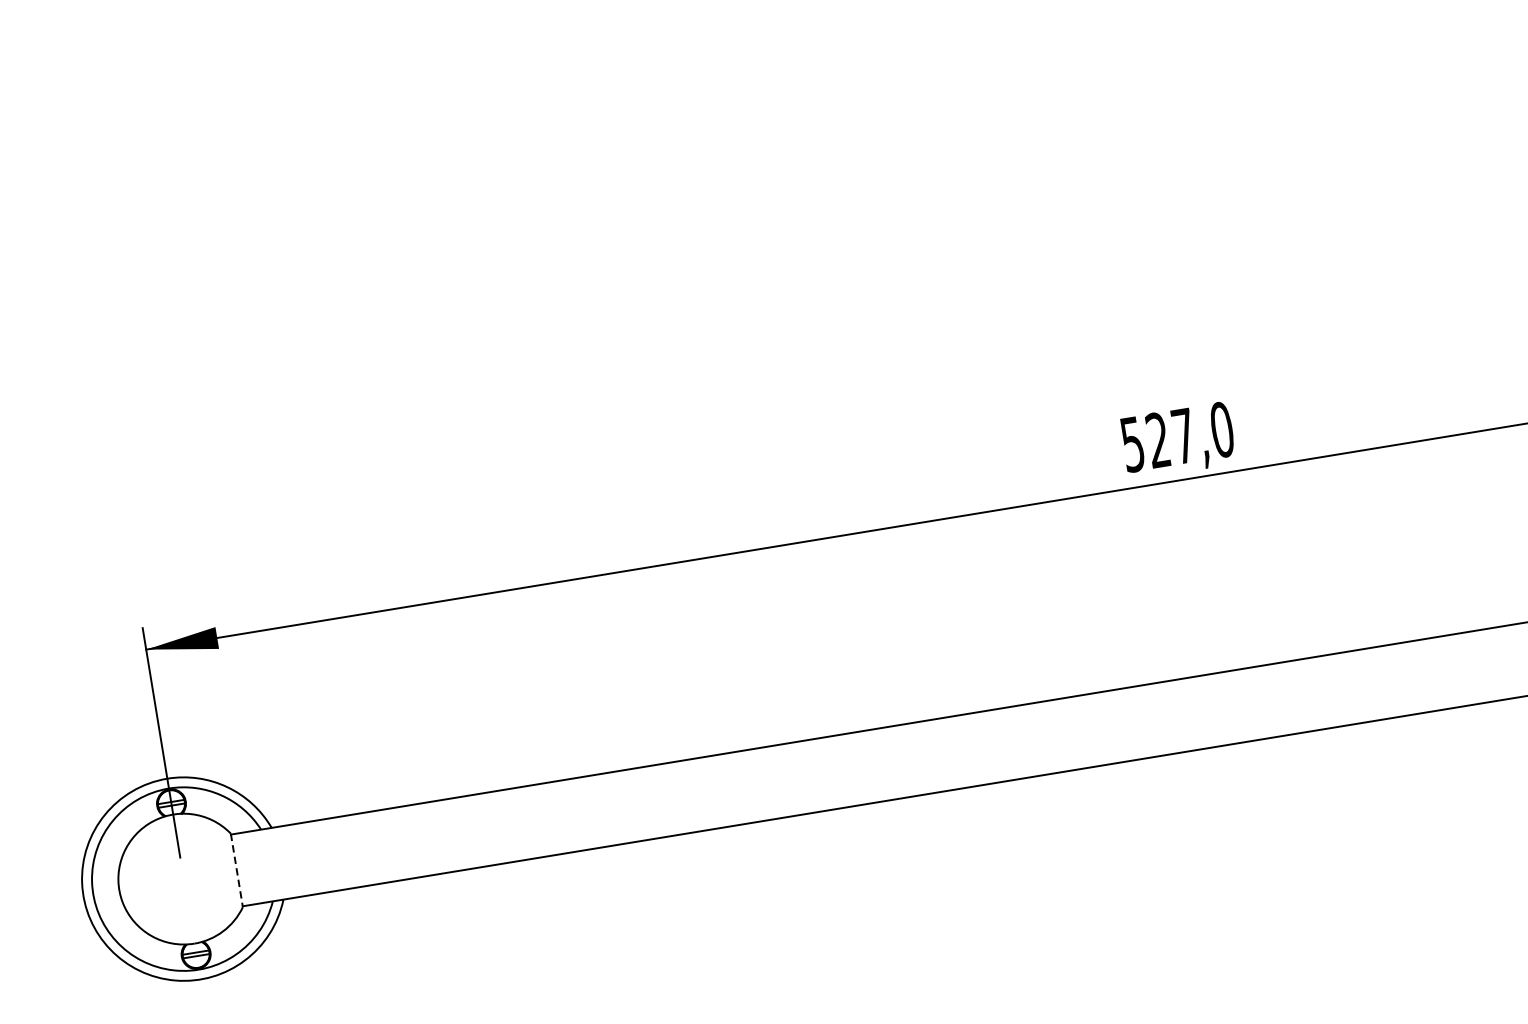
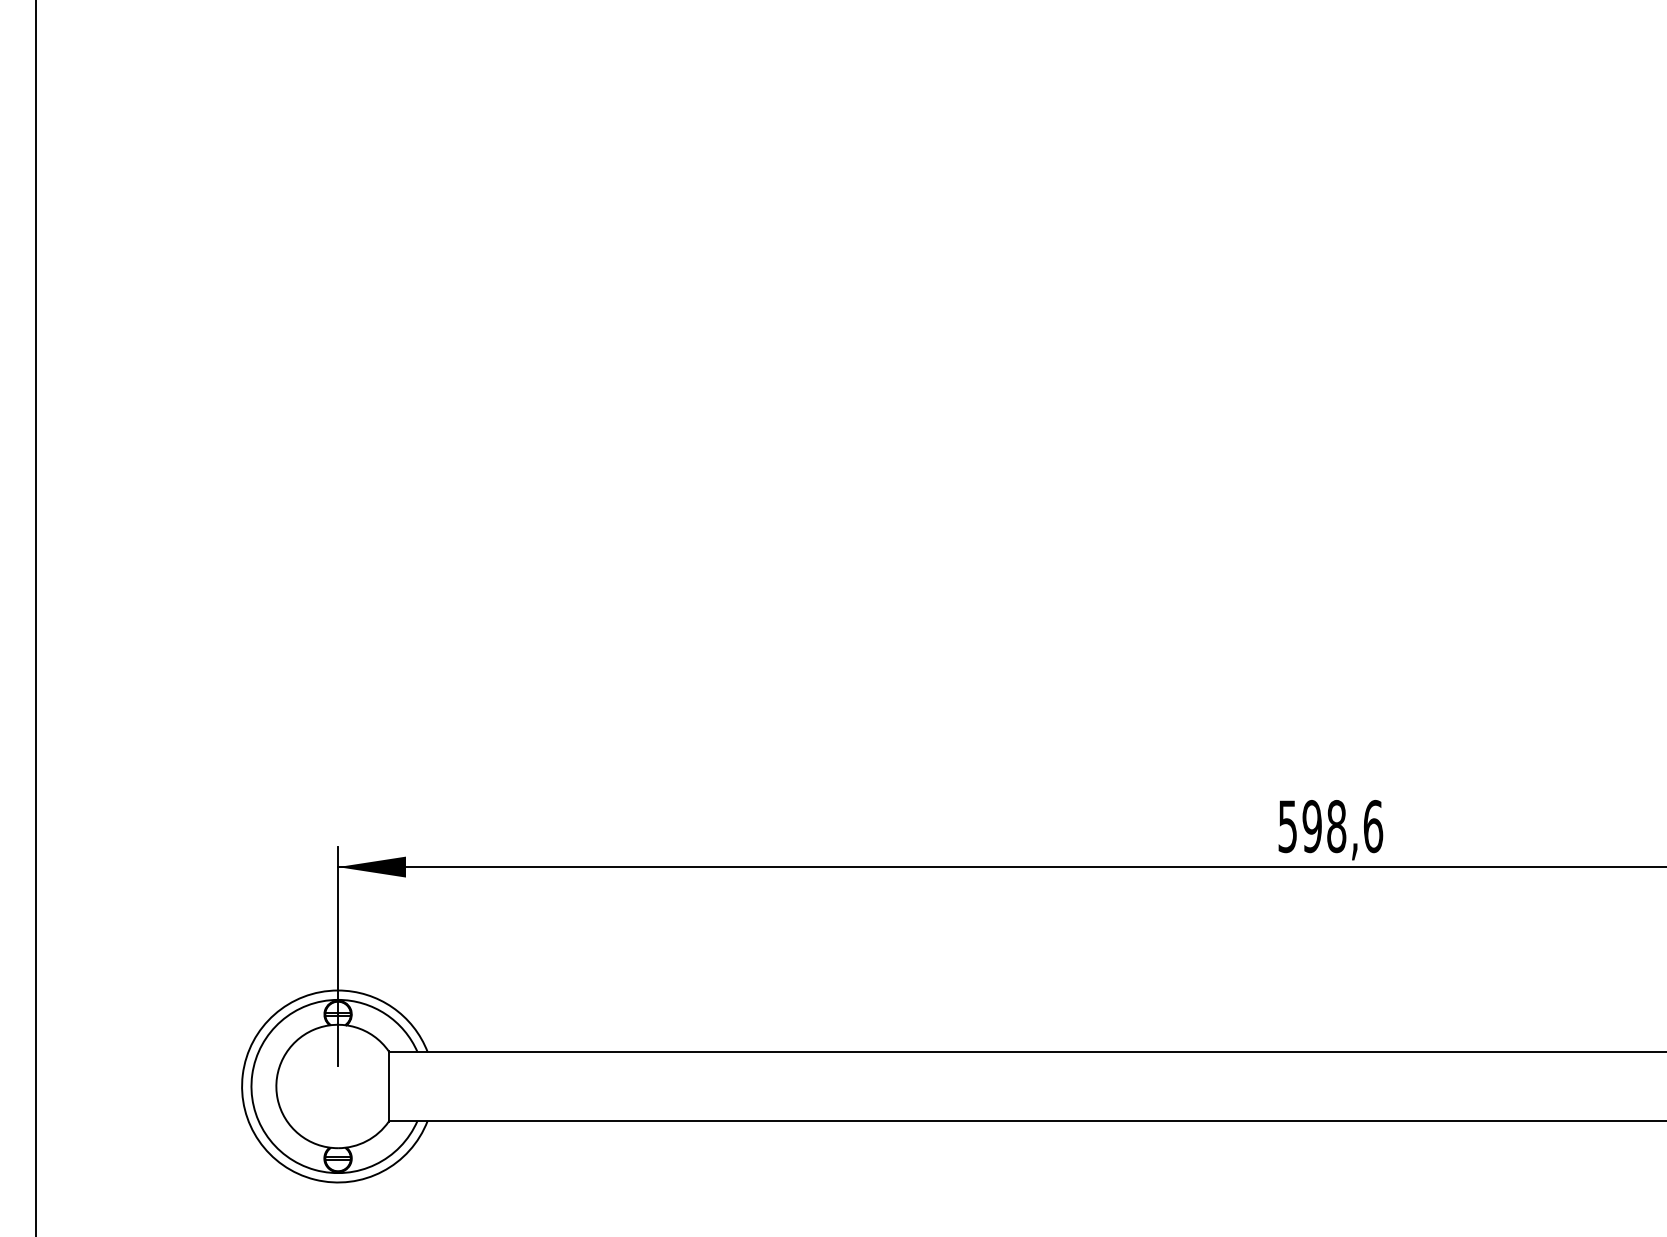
text: (1189, 435) -> (1342, 826), 527,0 -> 598,6
line: (236, 870) -> (388, 1086), dashed -> solid

